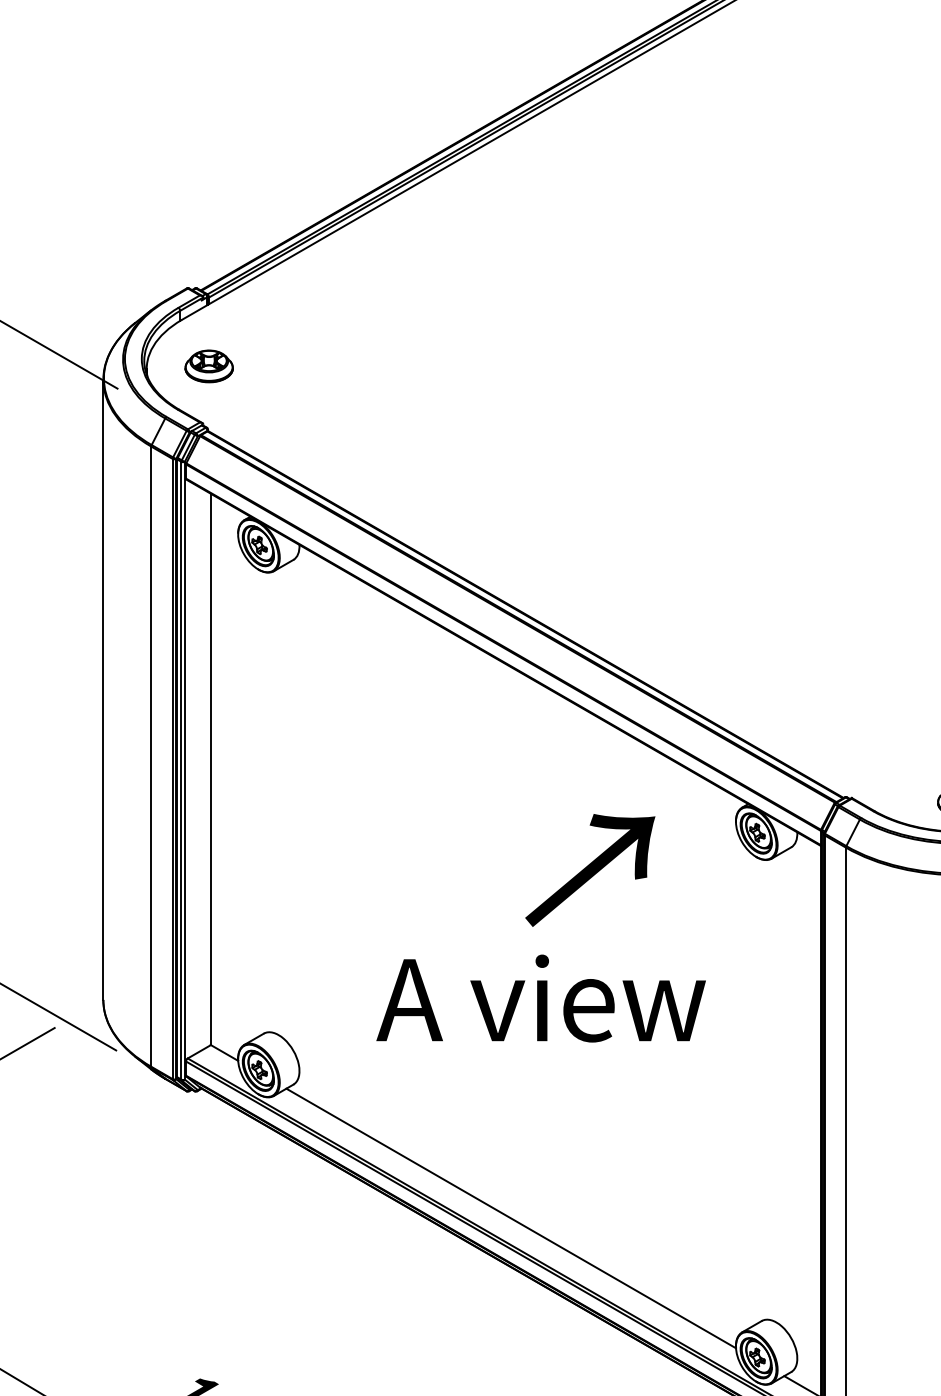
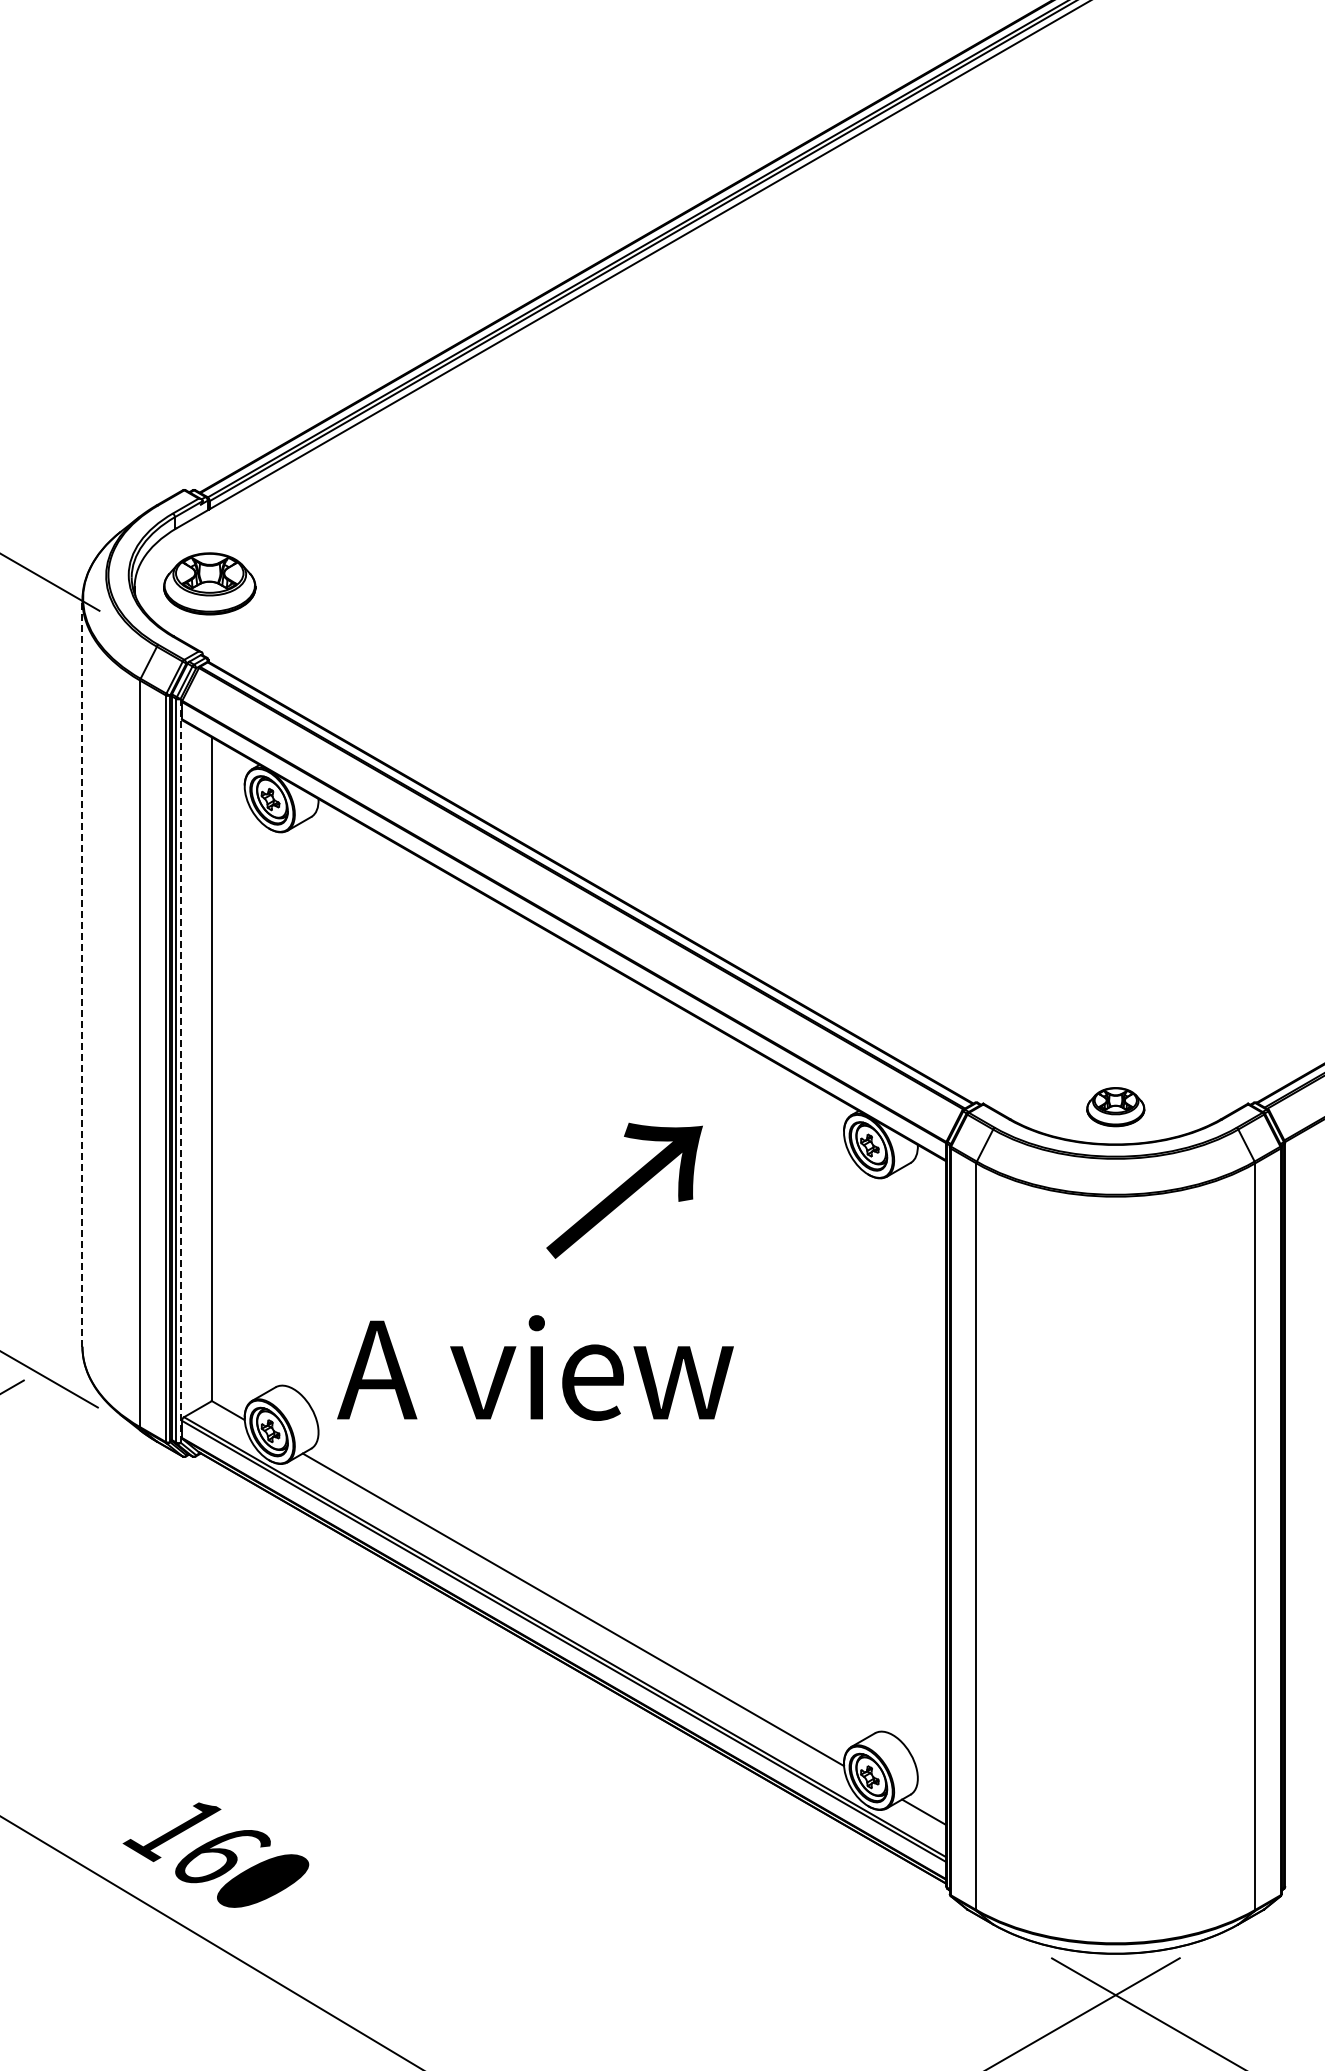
part: (208, 366) -> (209, 584), size x1.6
line: (103, 689) -> (82, 972), solid -> dashed
line: (184, 770) -> (180, 1070), solid -> dashed
text: (590, 870) -> (624, 1190), moved
text: (541, 998) -> (535, 1367), moved

